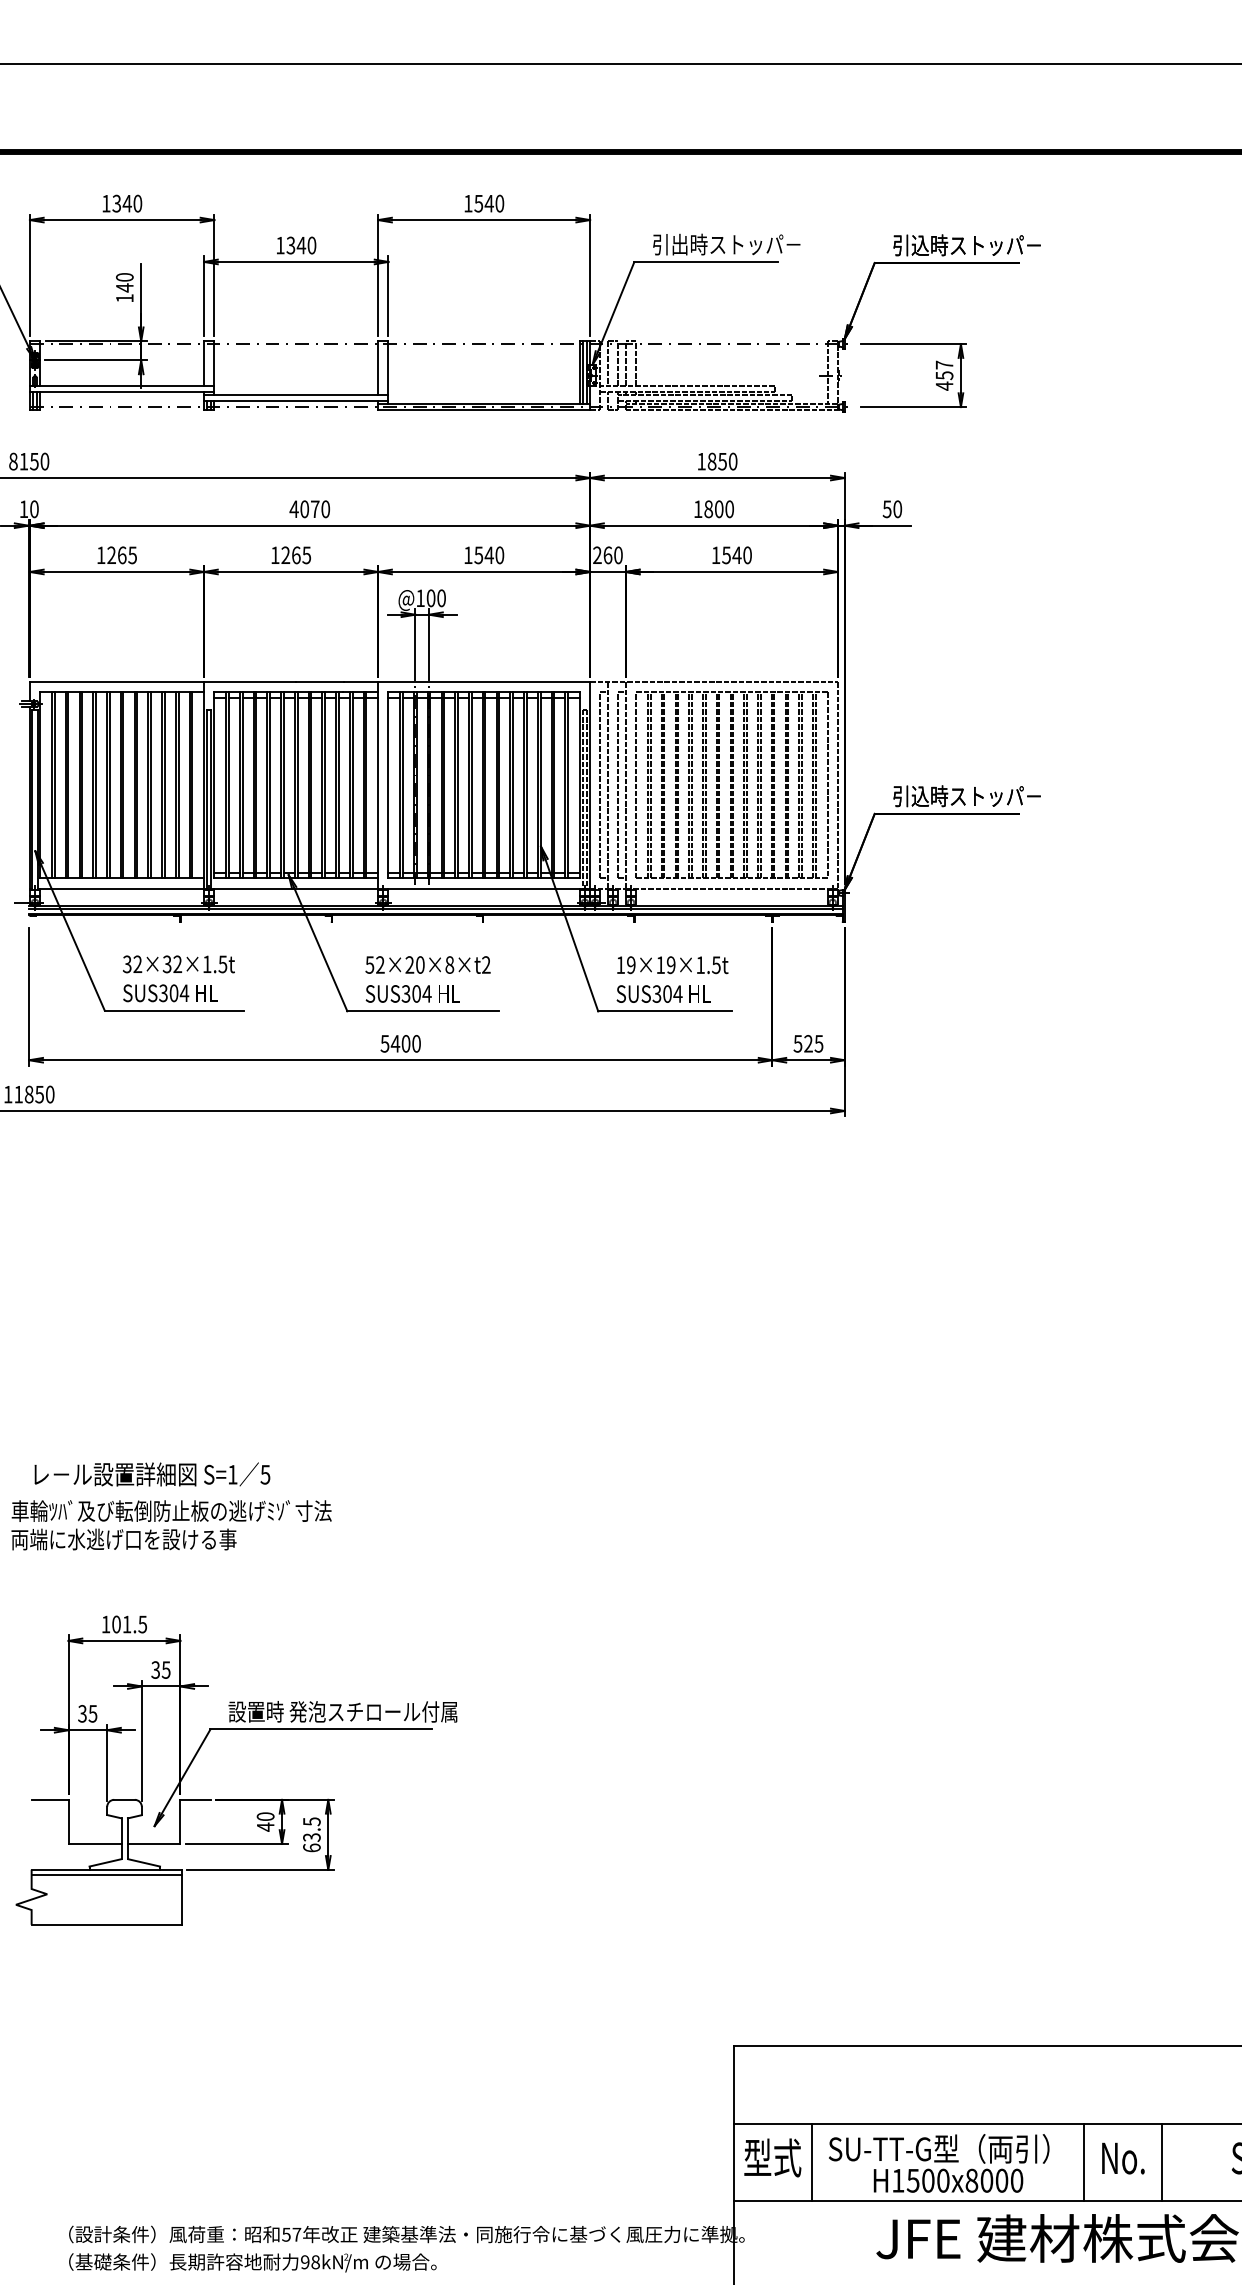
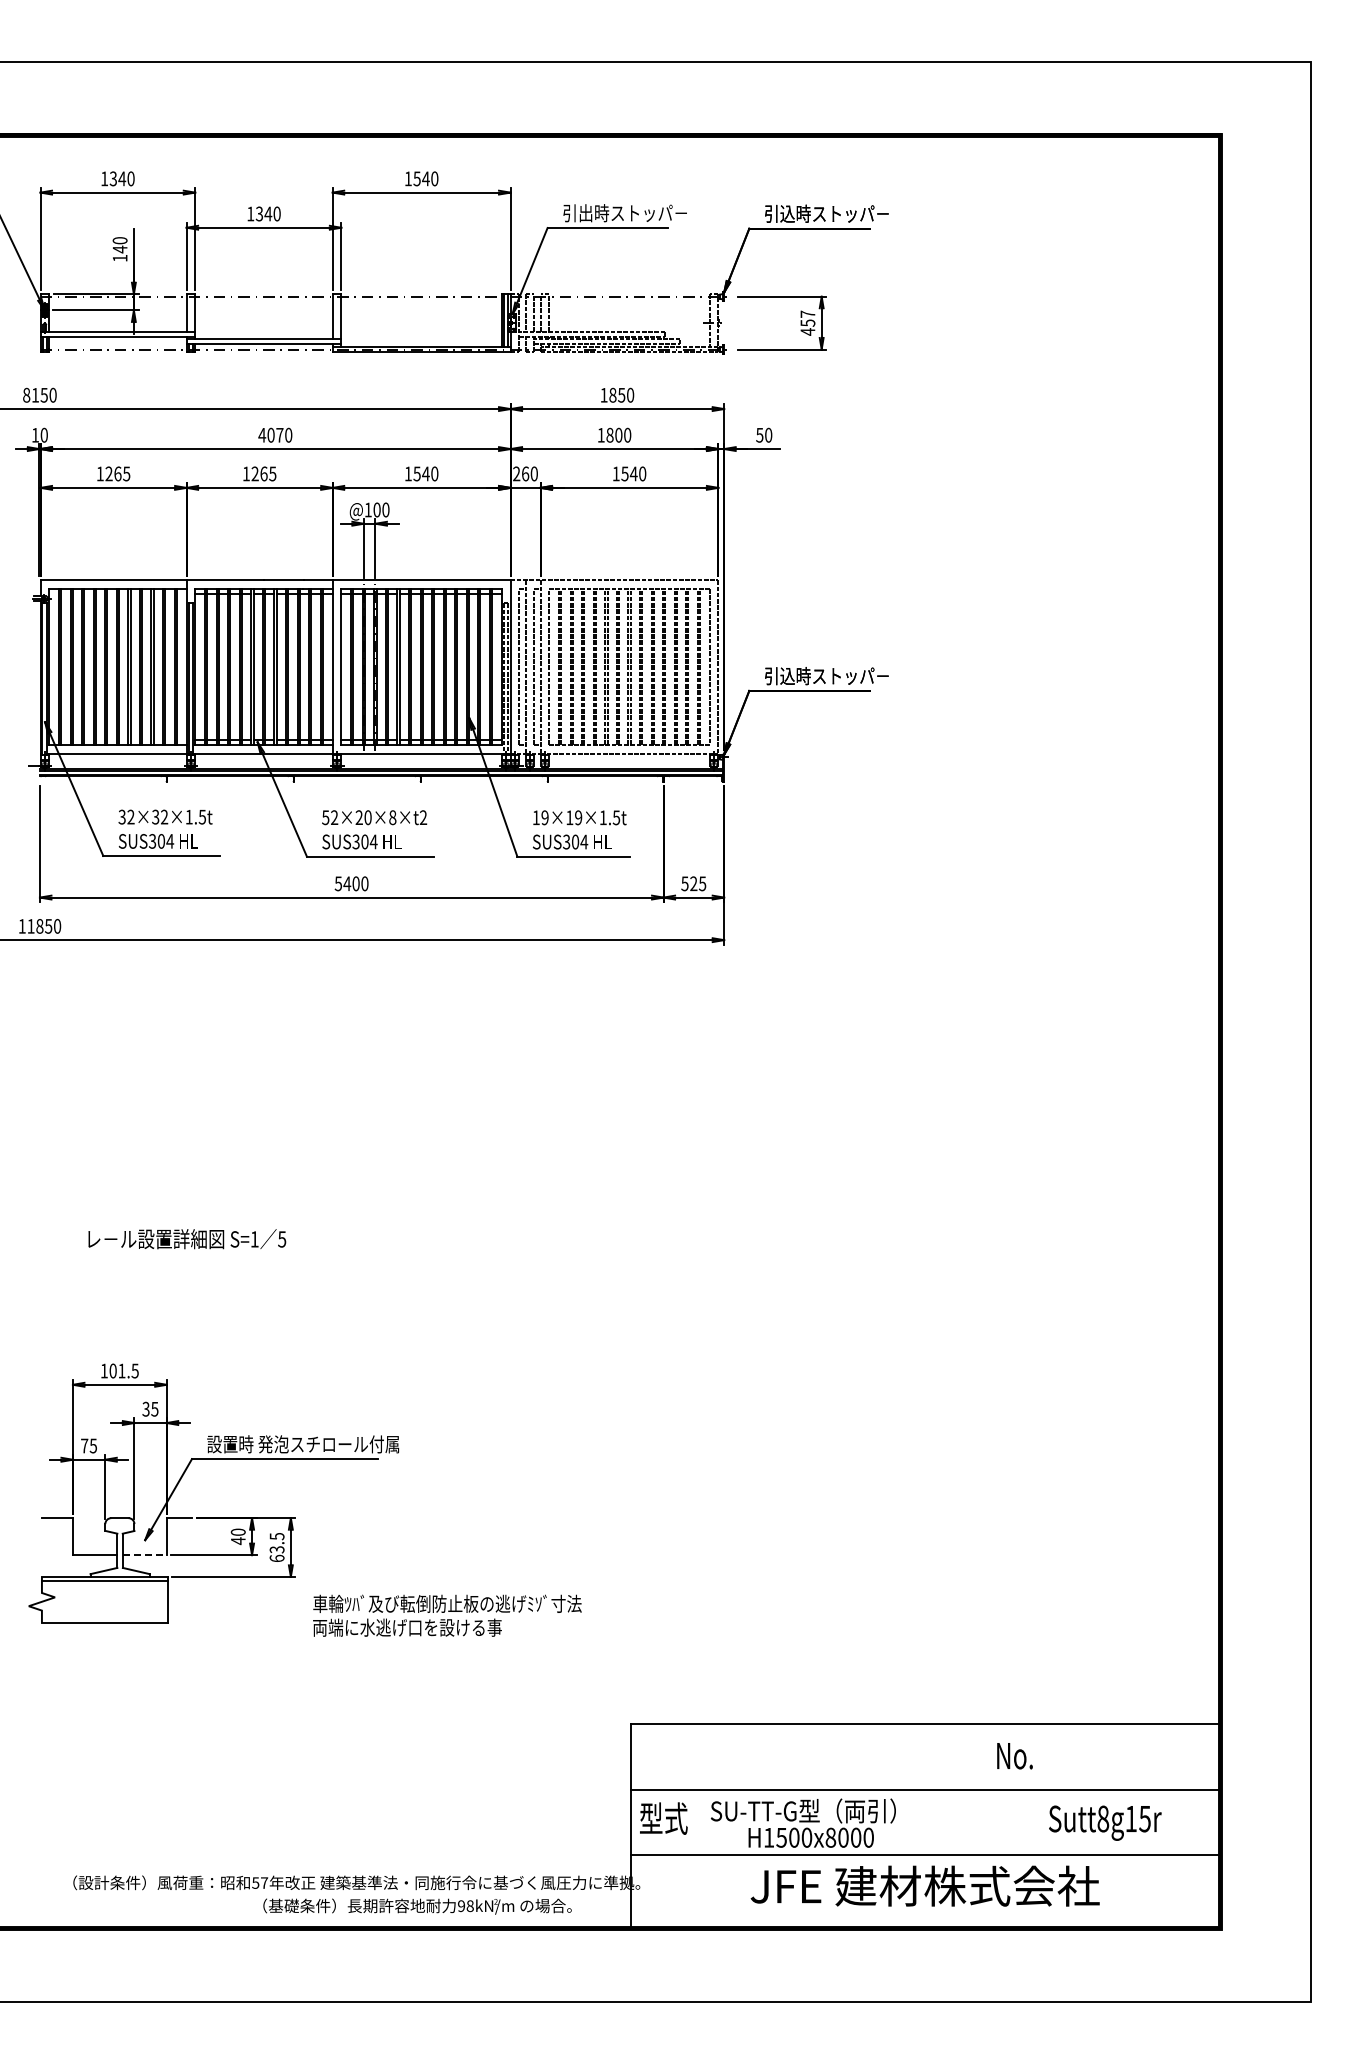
text: (152, 1474) -> (187, 1239), moved
text: (171, 1524) -> (447, 1615), moved
text: (82, 1713) -> (84, 1445), 35 -> 75
line: (153, 1844) -> (144, 1555), solid -> dashed
text: (1122, 2158) -> (1014, 1756), moved
line: (811, 2162) -> (696, 1822), removed
line: (1084, 2162) -> (925, 1822), removed
line: (1162, 2162) -> (990, 1822), removed
text: (252, 2262) -> (417, 1906), moved

